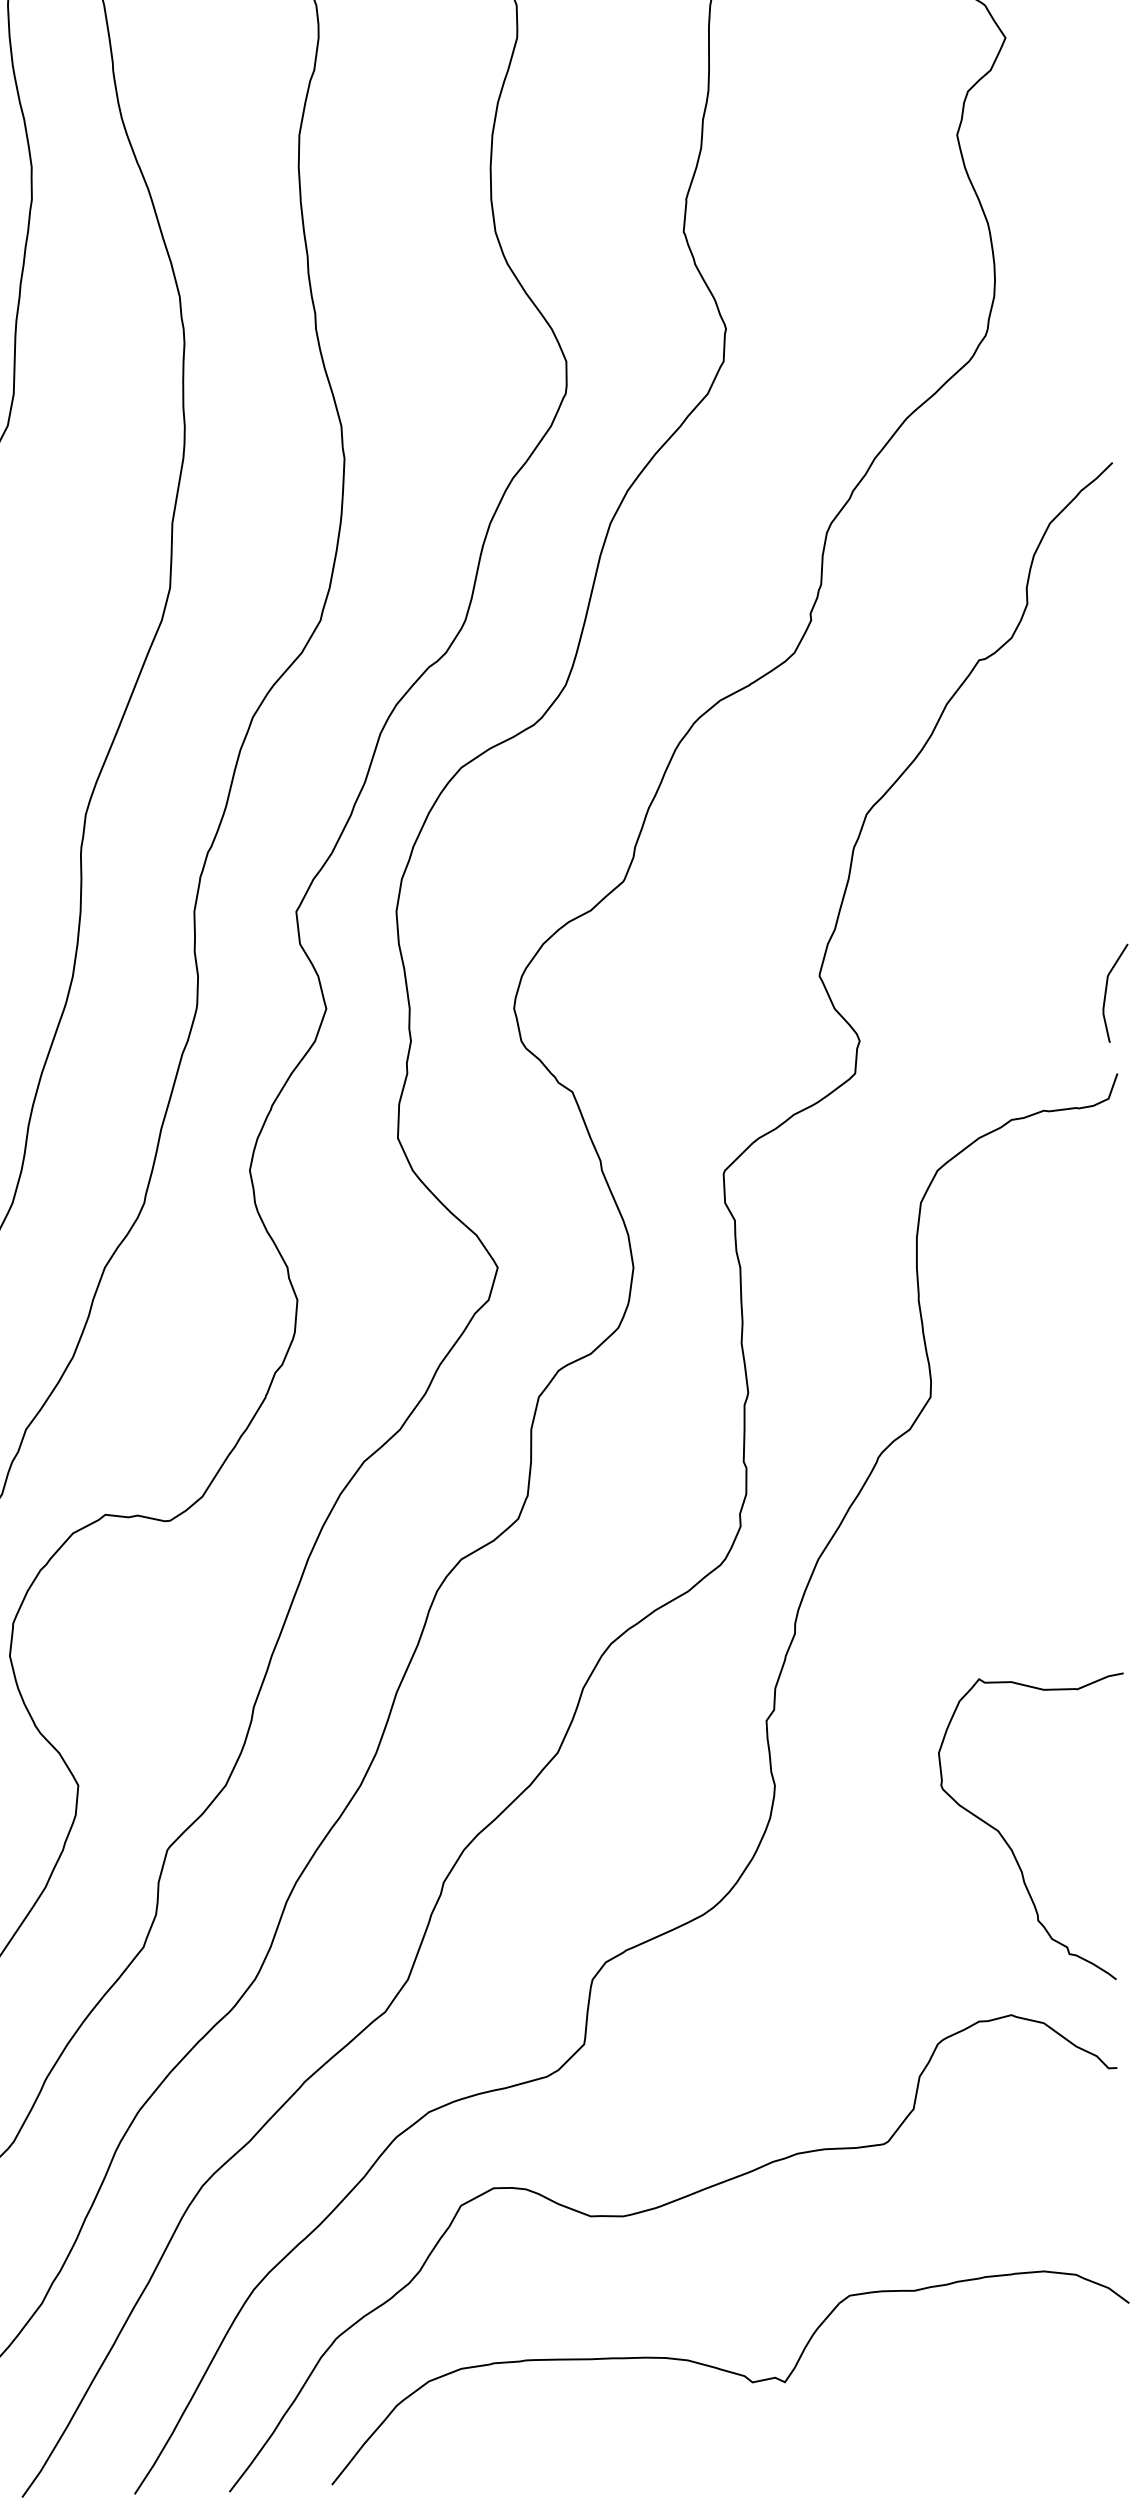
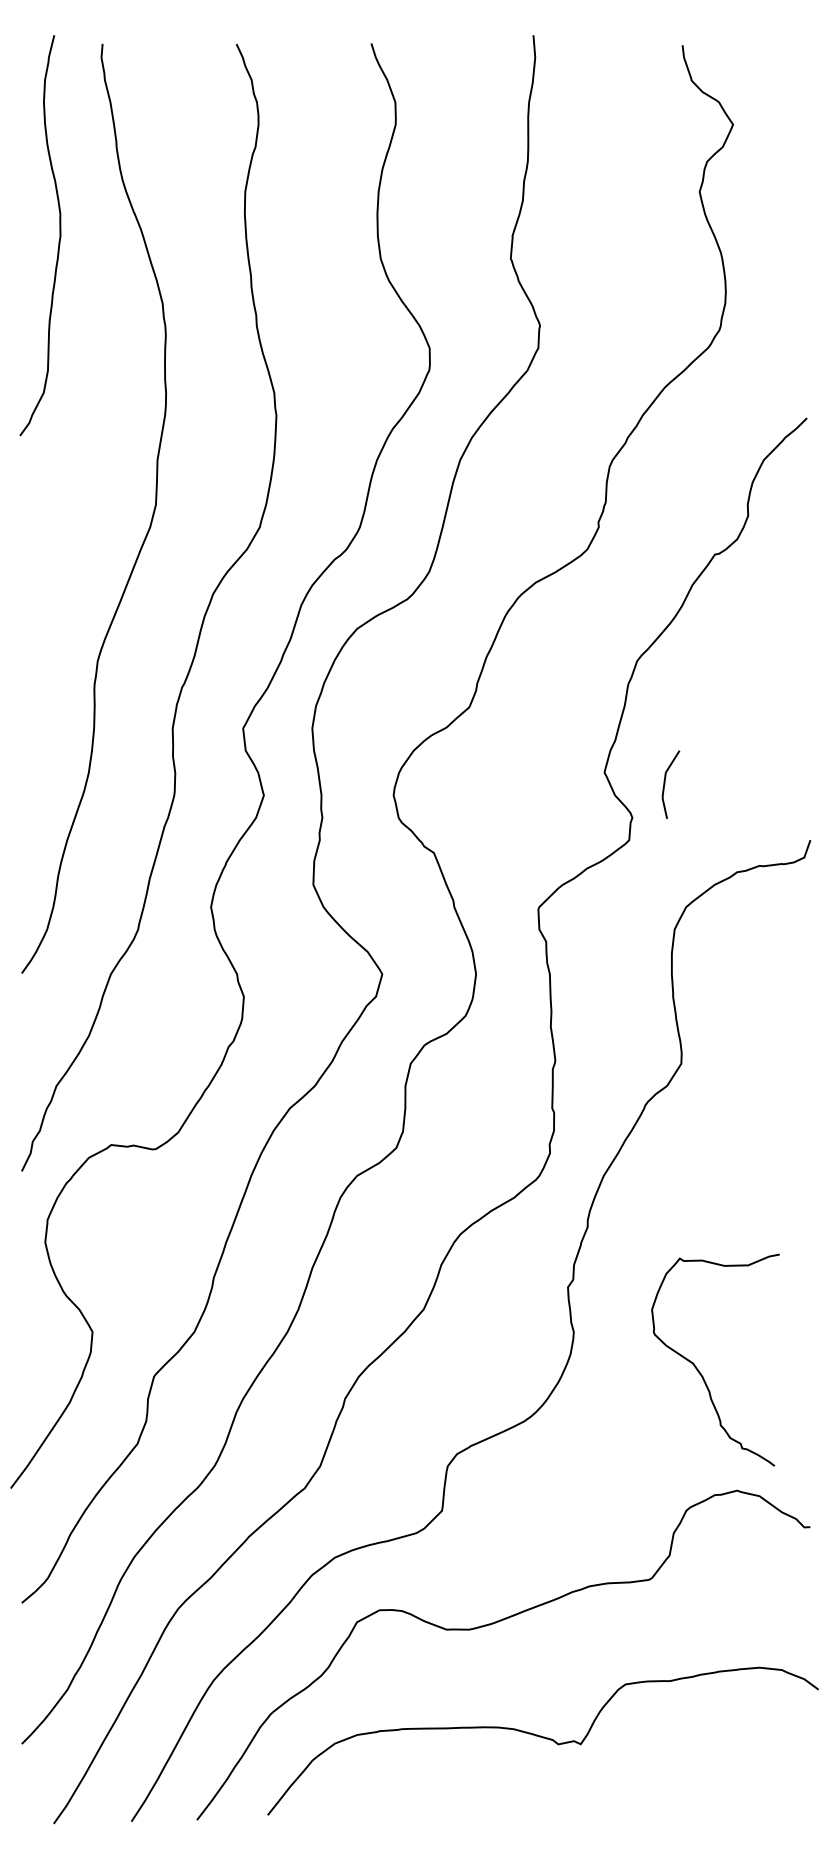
curve: (1107, 992) -> (665, 784), moved
curve: (1007, 1841) -> (699, 1370), moved

